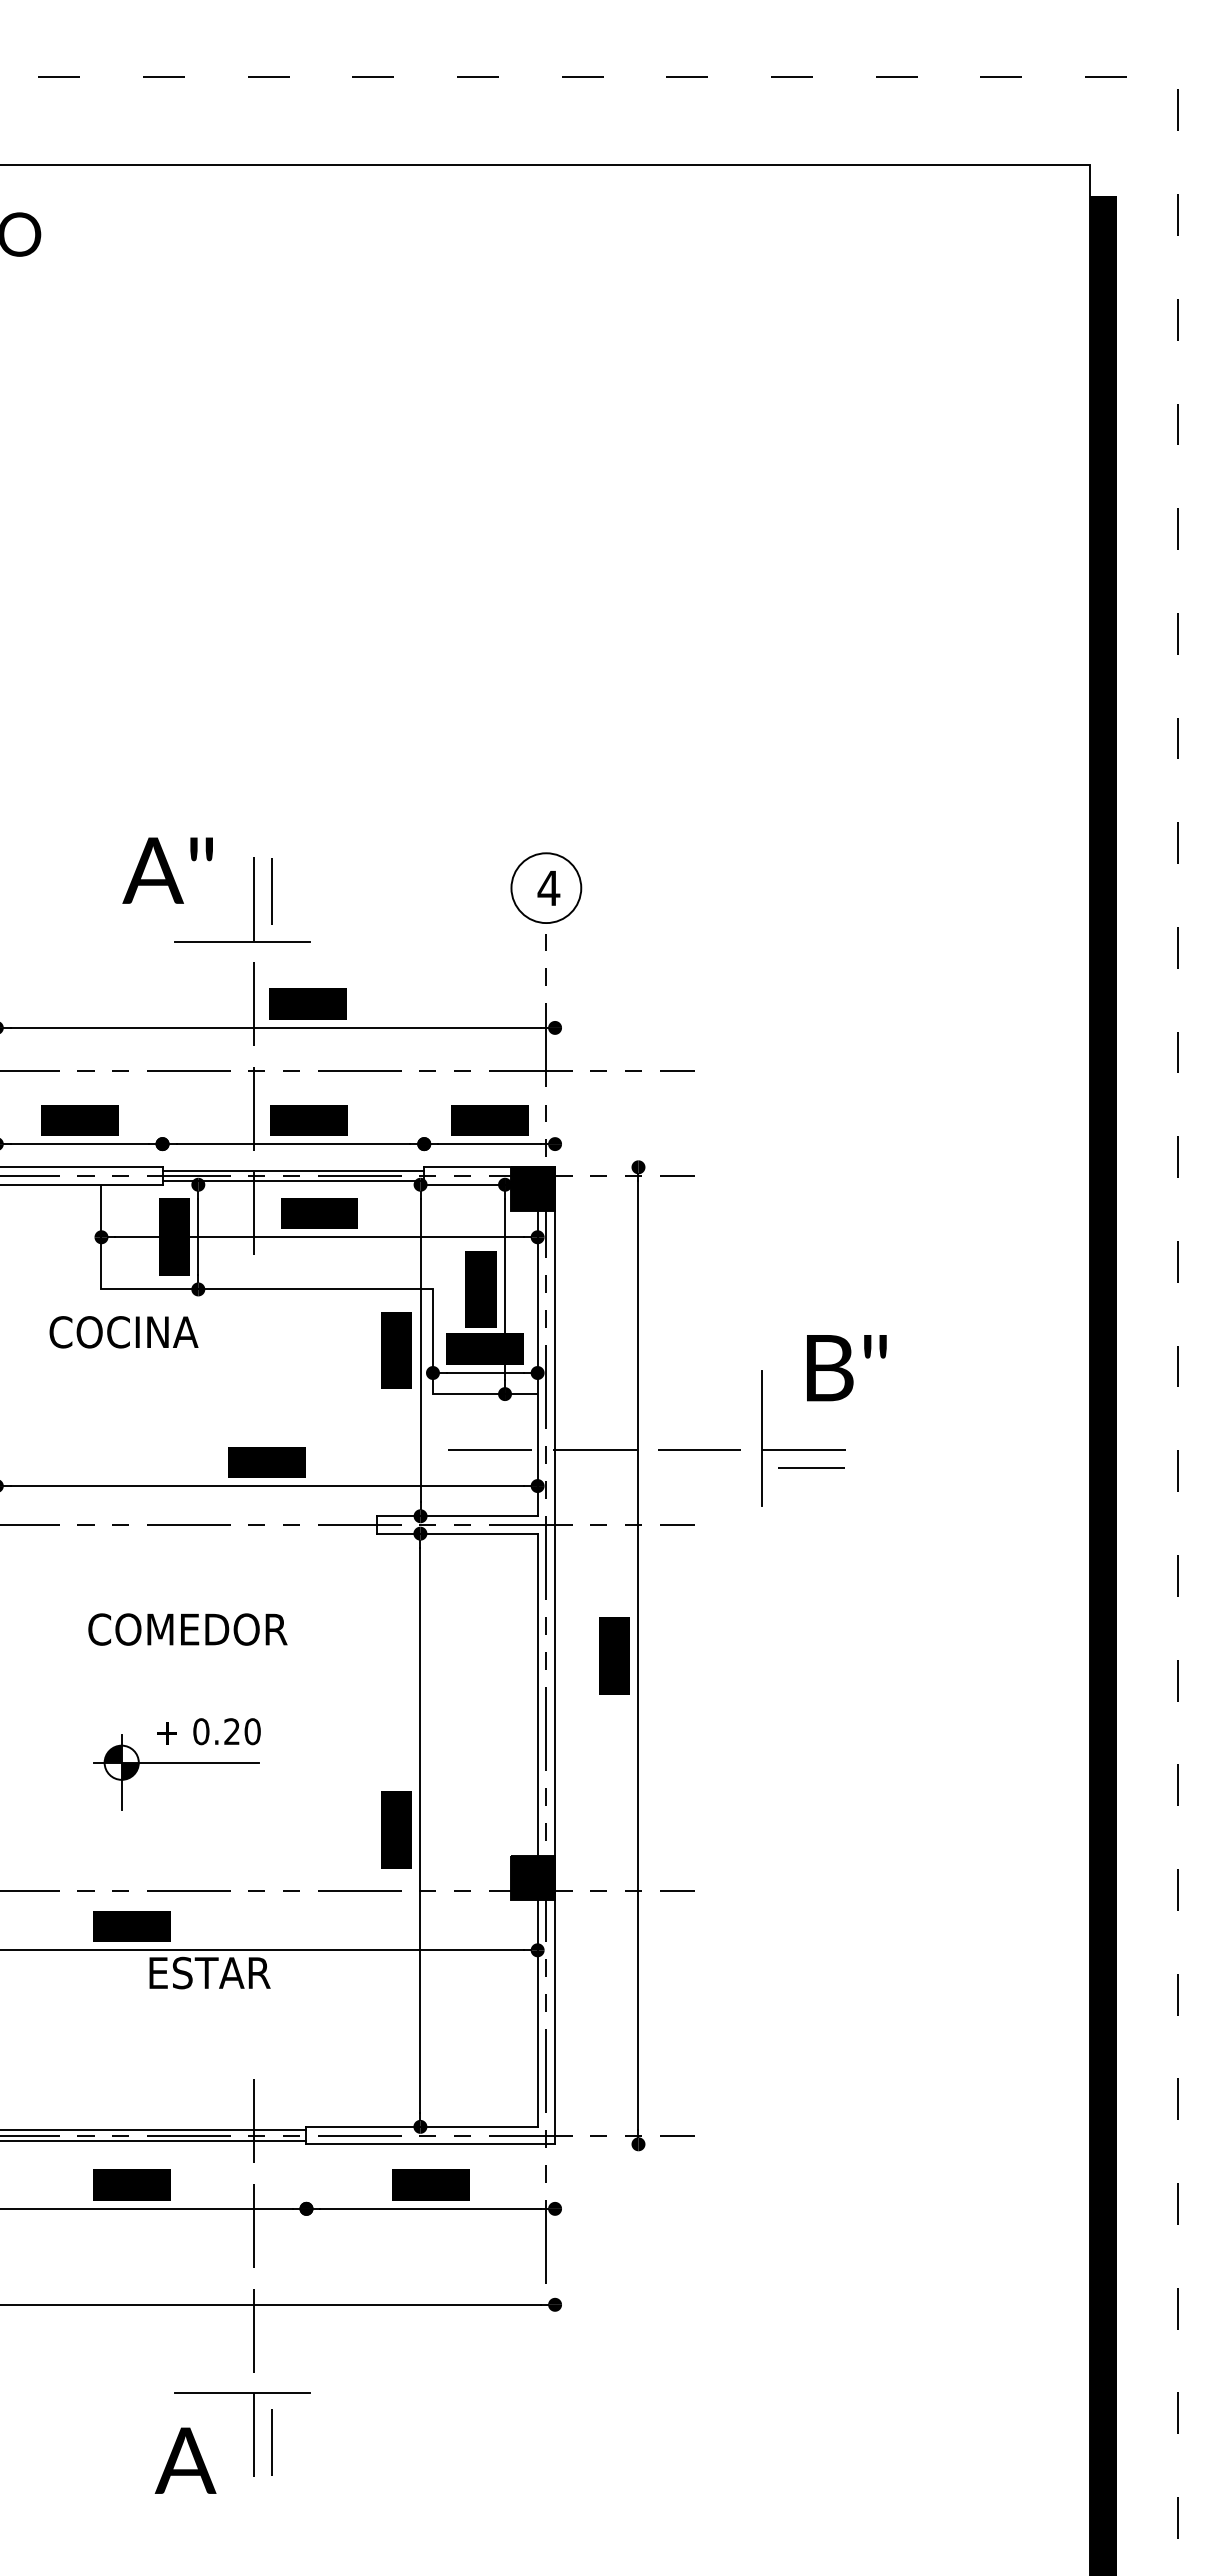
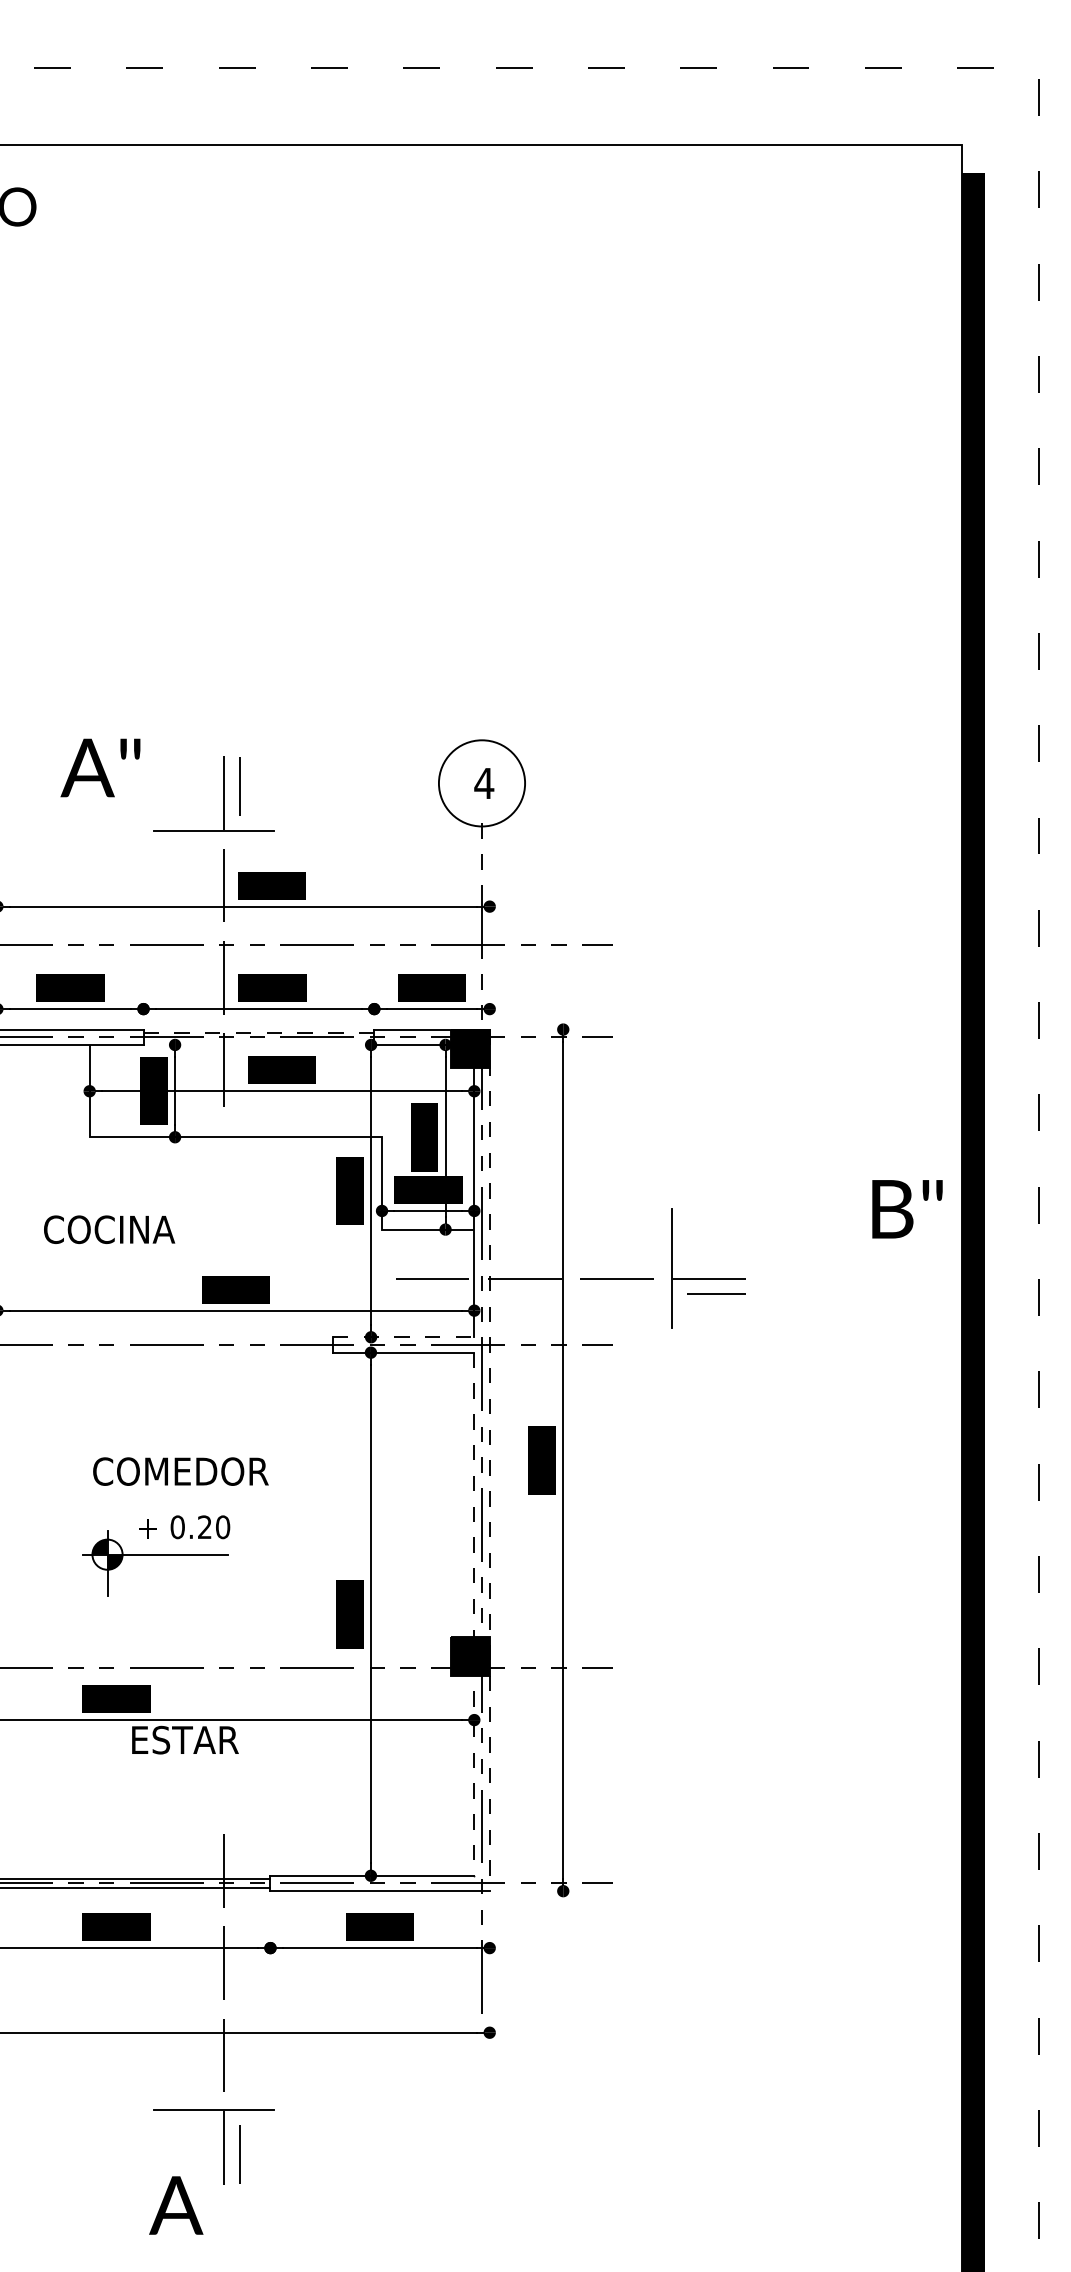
text: (167, 870) -> (100, 767), moved
circle: (546, 888) -> (482, 783), size x1.4
line: (293, 1170) -> (259, 1032), solid -> dashed
line: (293, 1181) -> (259, 1042), removed
text: (123, 1332) -> (109, 1229), moved
text: (846, 1368) -> (907, 1209), moved
line: (457, 1516) -> (403, 1337), solid -> dashed
text: (187, 1629) -> (180, 1471), moved
line: (555, 1656) -> (490, 1460), solid -> dashed
line: (537, 1830) -> (474, 1614), solid -> dashed
text: (185, 2460) -> (176, 2205), moved

